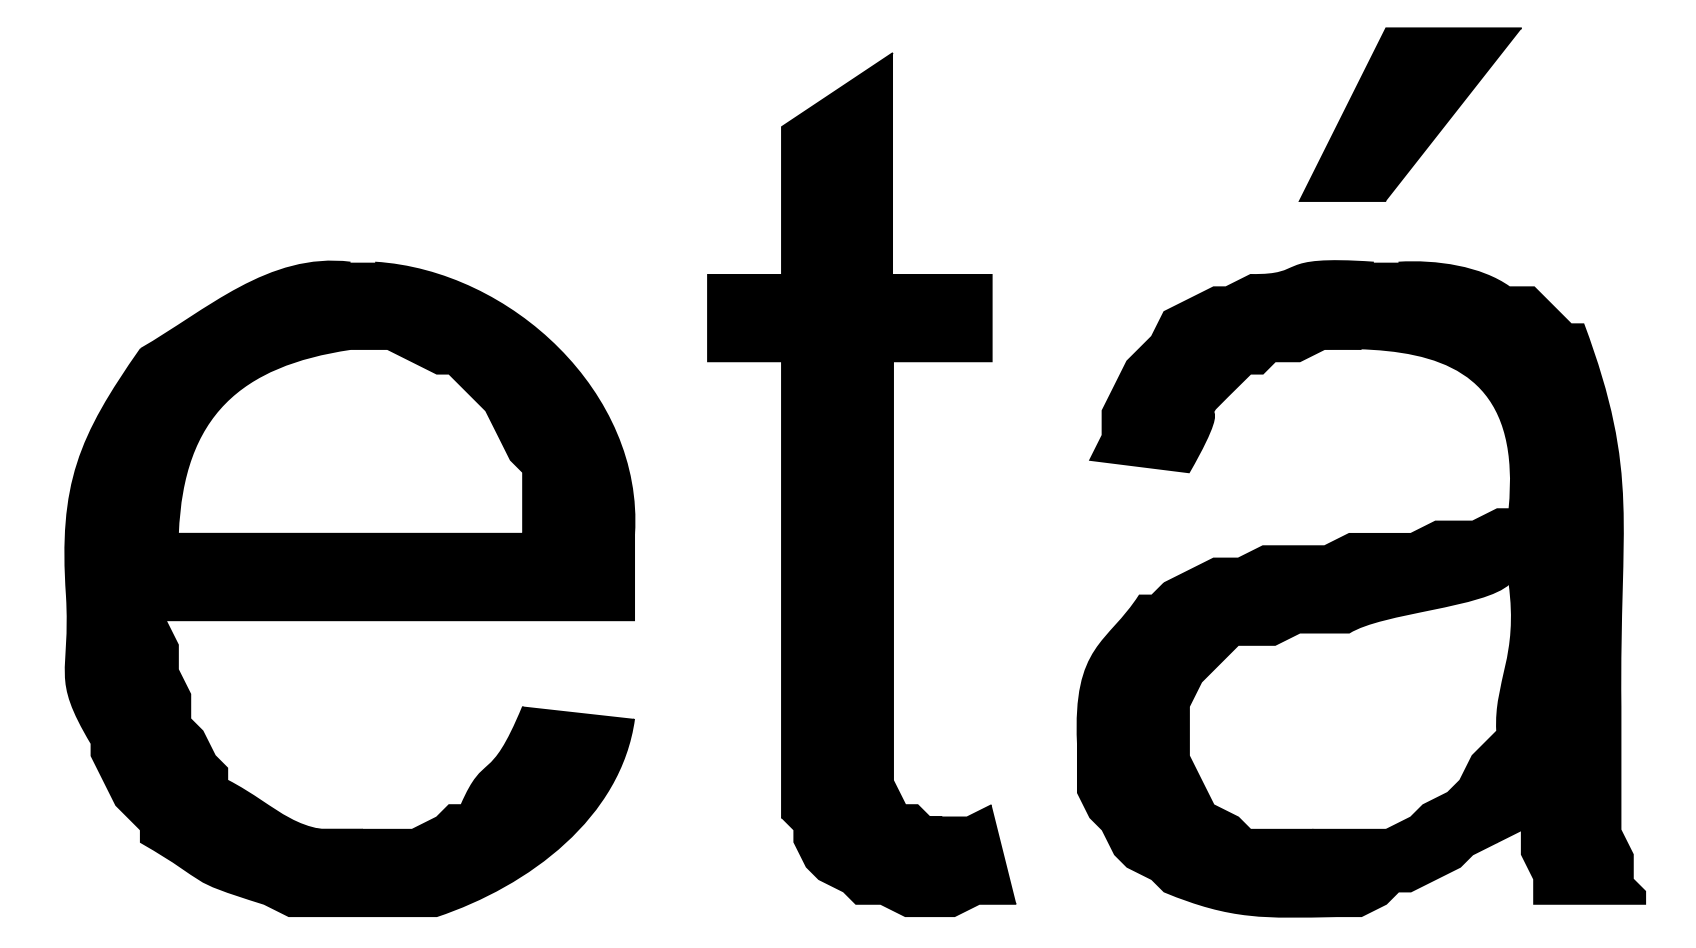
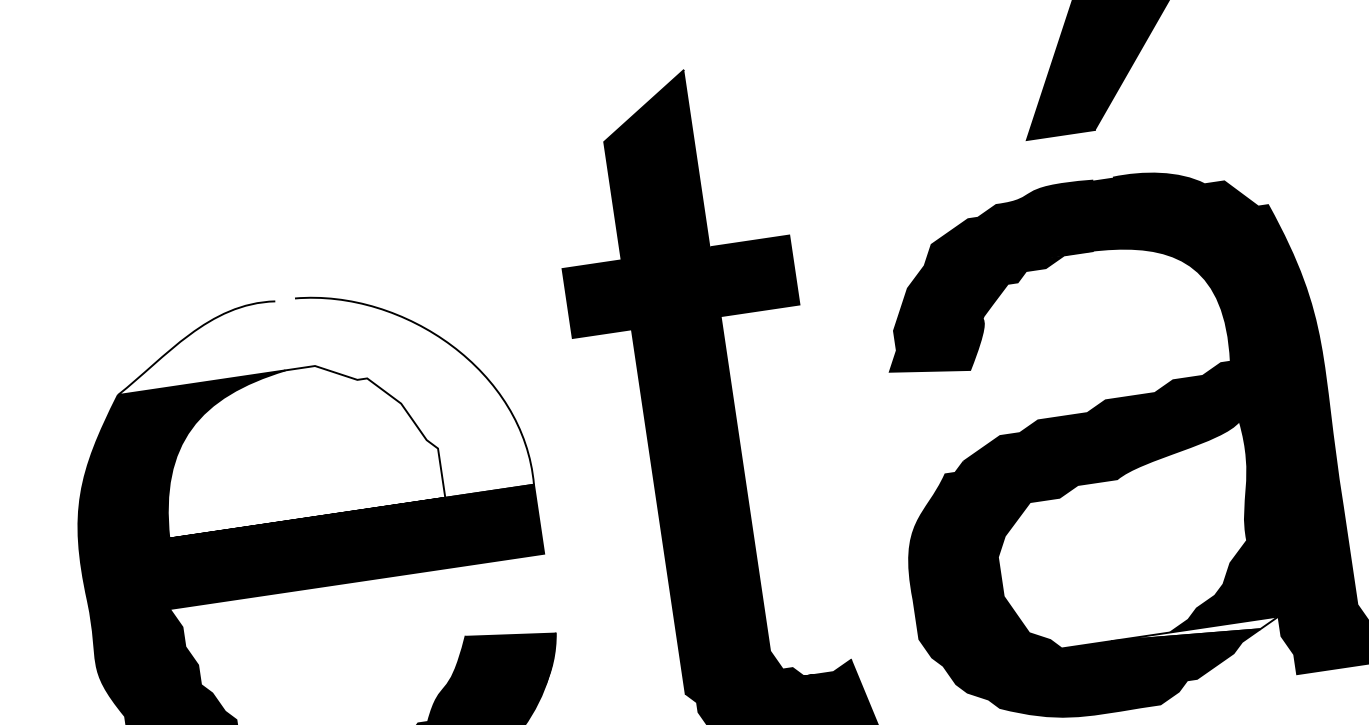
fill: (387, 397) -> (320, 404), removed
fill: (1416, 835) -> (1195, 633), removed

